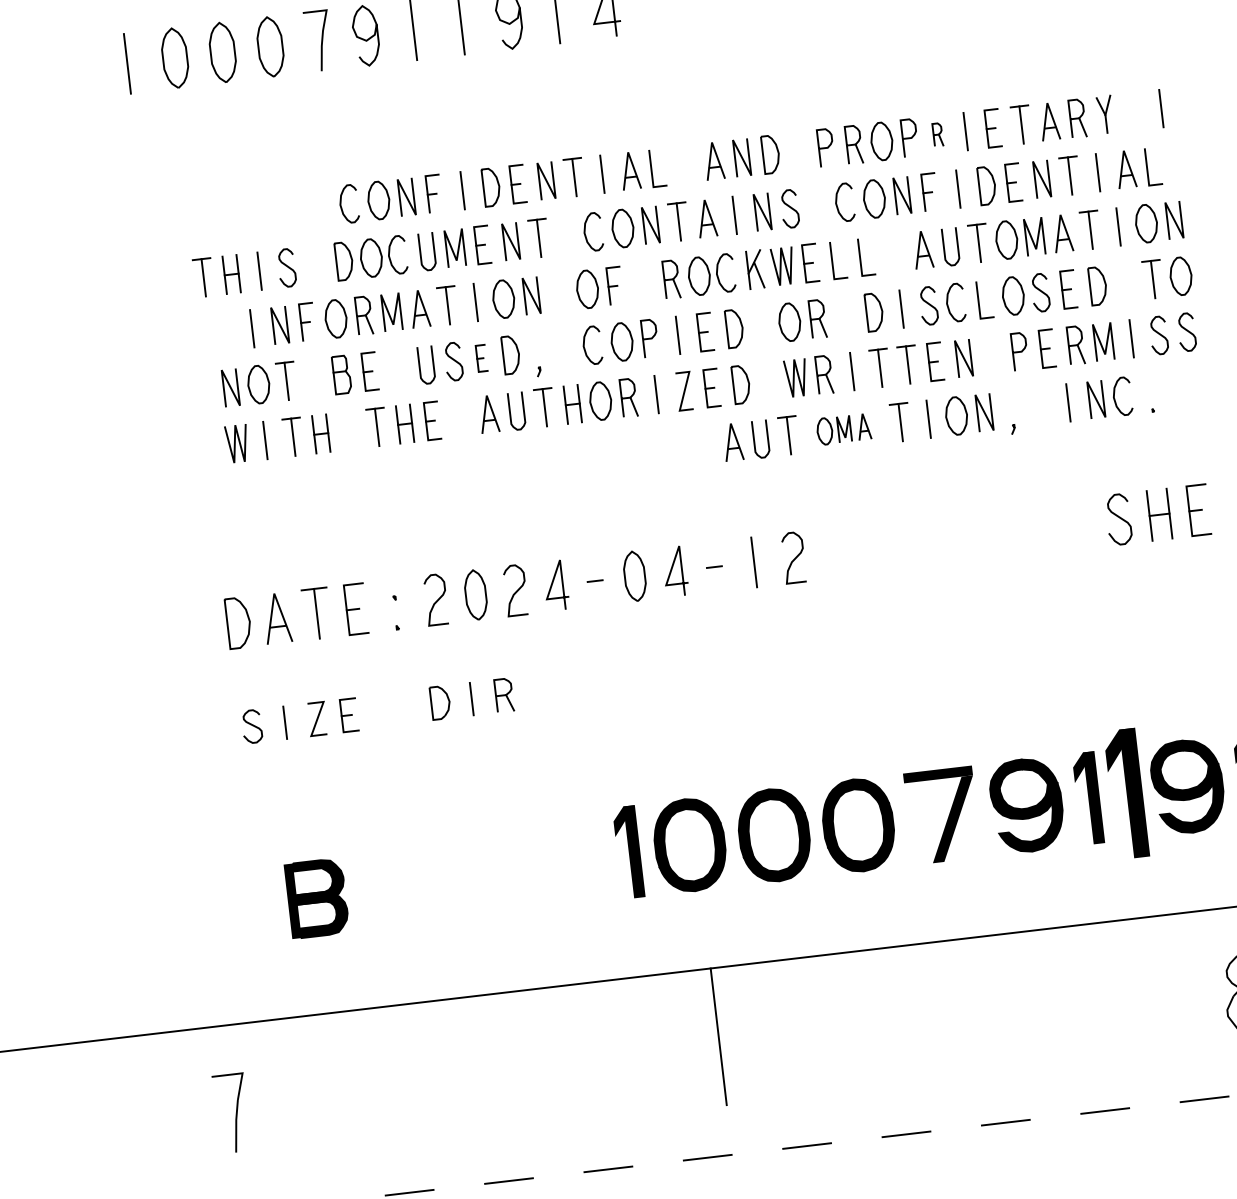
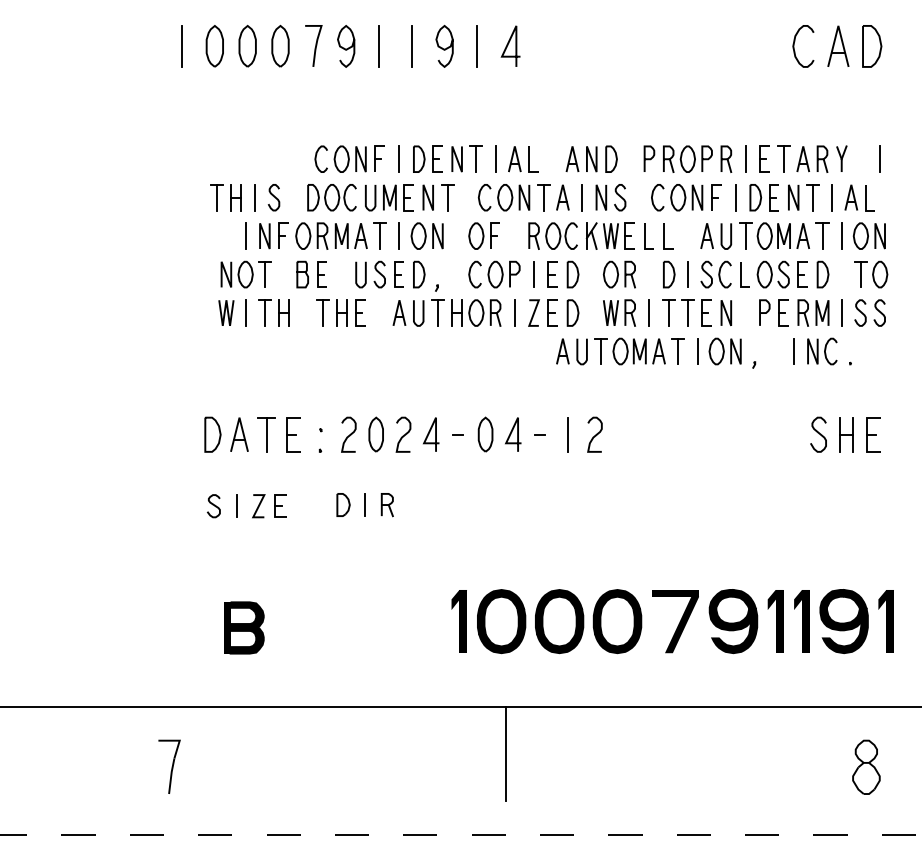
part: (937, 133) -> (726, 158), size x1.67
part: (480, 358) -> (398, 274), size x1.43
part: (842, 429) -> (638, 351), size x1.43
part: (1125, 793) -> (801, 621), size x0.71

